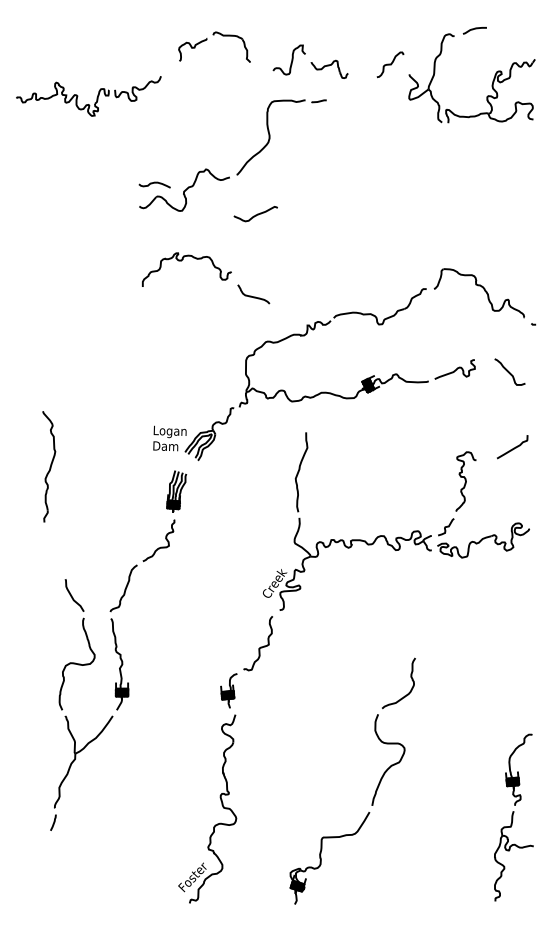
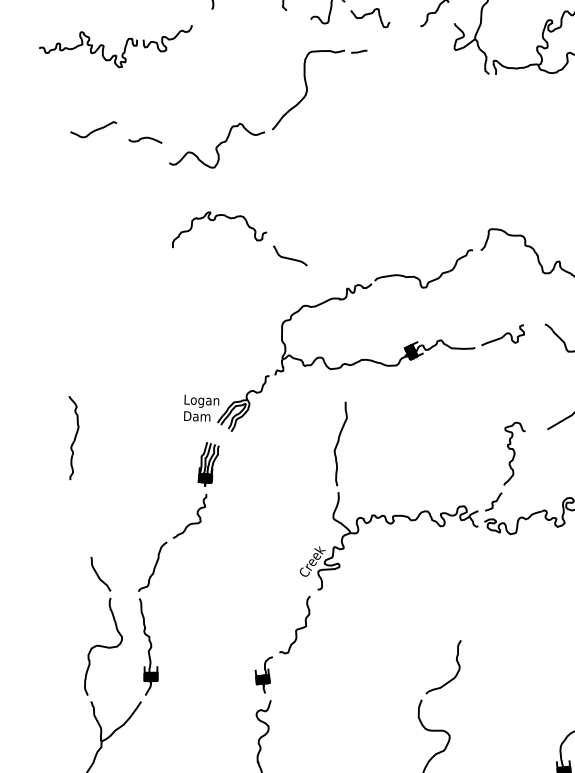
curve: (154, 183) -> (145, 138), moved
curve: (255, 214) -> (93, 130), moved
part: (49, 466) -> (74, 437), size x0.71

